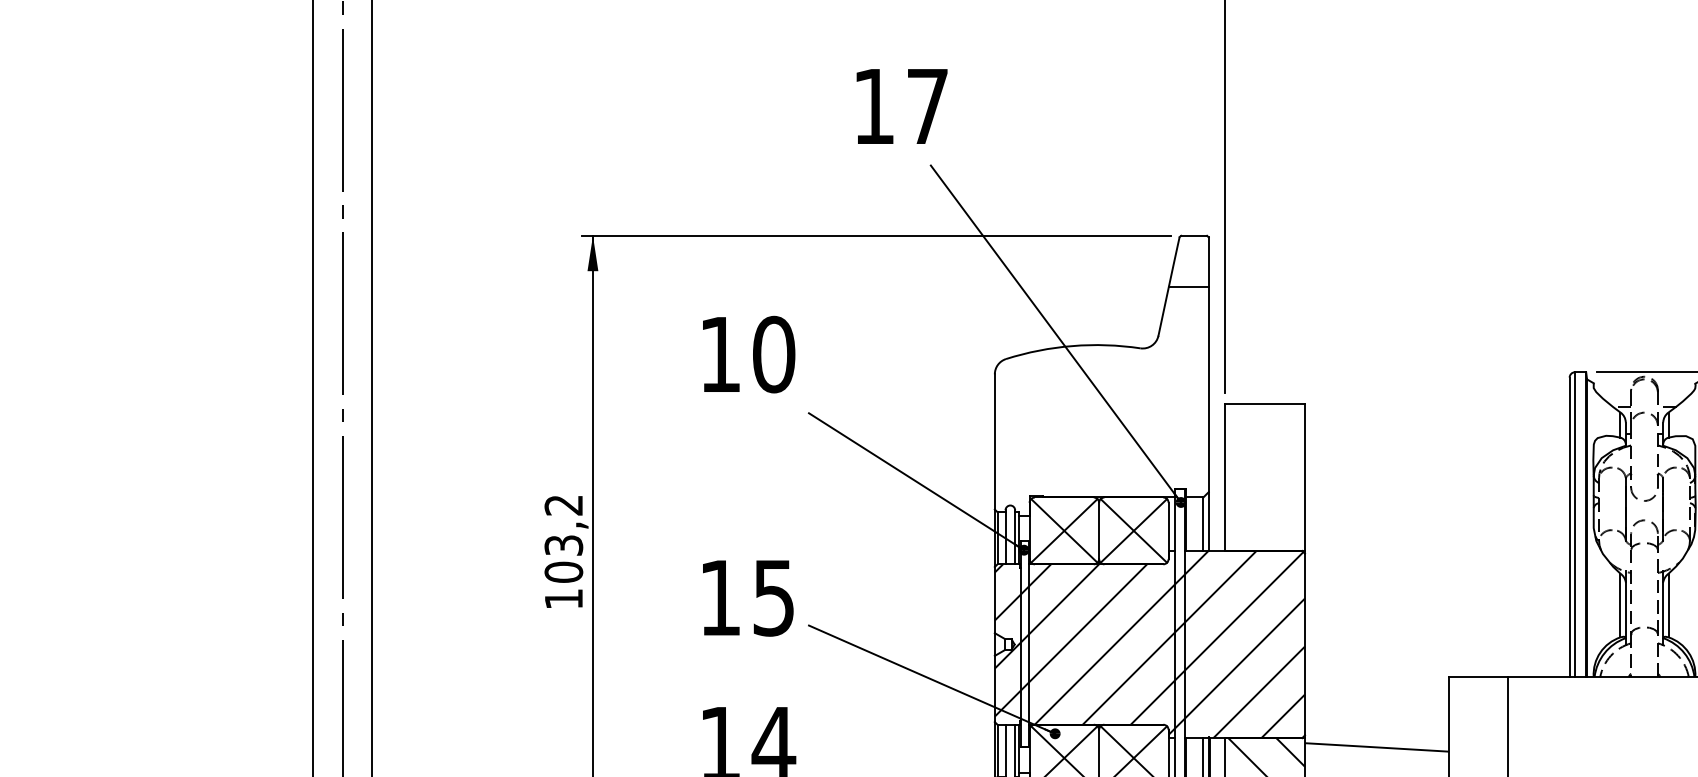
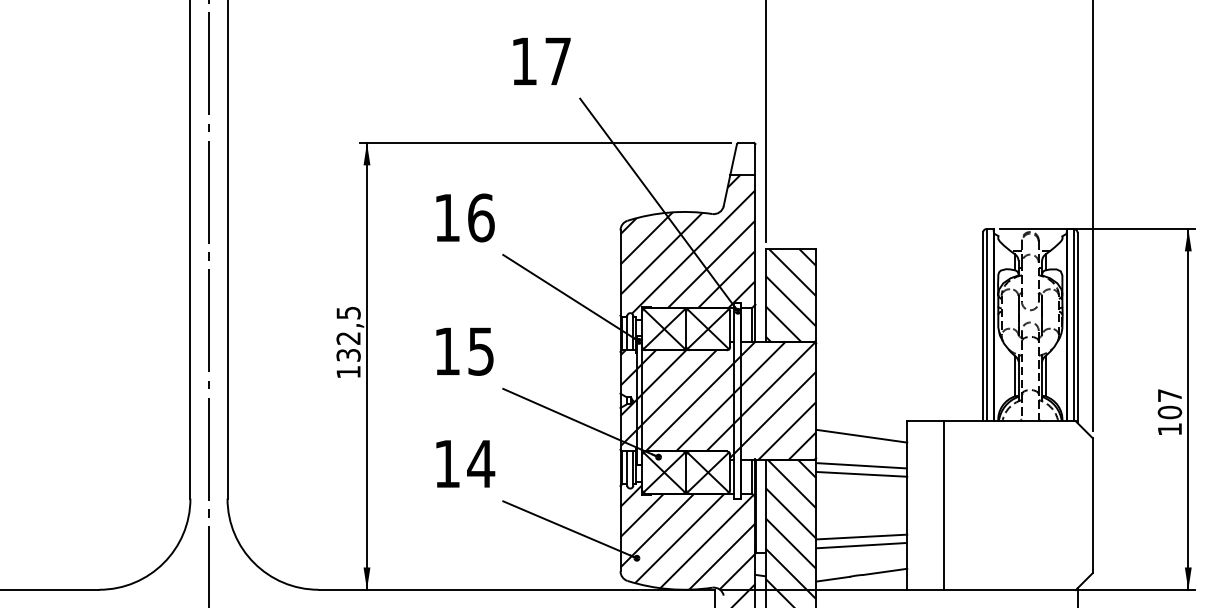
text: (901, 104) -> (541, 60), moved
text: (774, 353) -> (481, 217), 10 -> 16
hatch: (1101, 396) -> (687, 244), added
hatch: (1264, 477) -> (790, 295), added
text: (563, 539) -> (348, 334), 103,2 -> 132,5
text: (747, 597) -> (464, 351), moved
line: (1376, 699) -> (861, 435), added
line: (1376, 759) -> (861, 473), added

